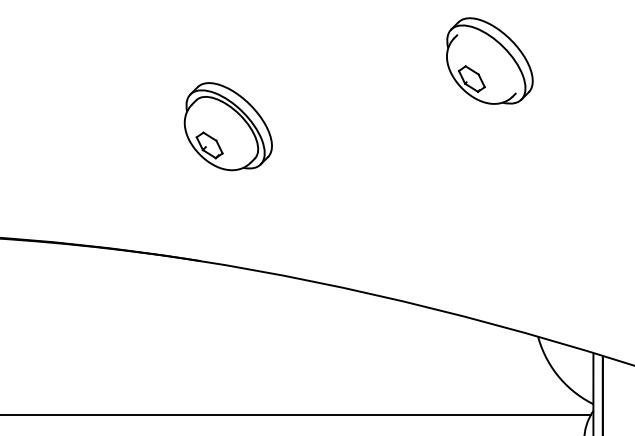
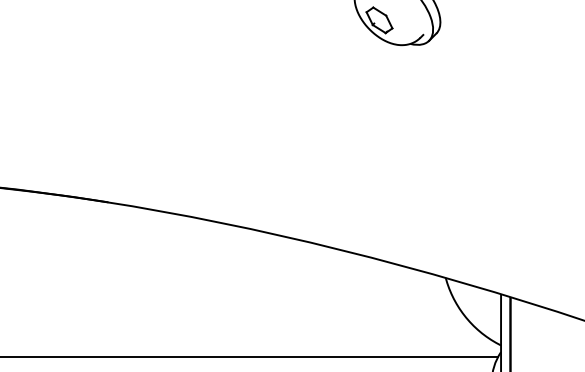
part: (227, 126) -> (135, 67), removed

